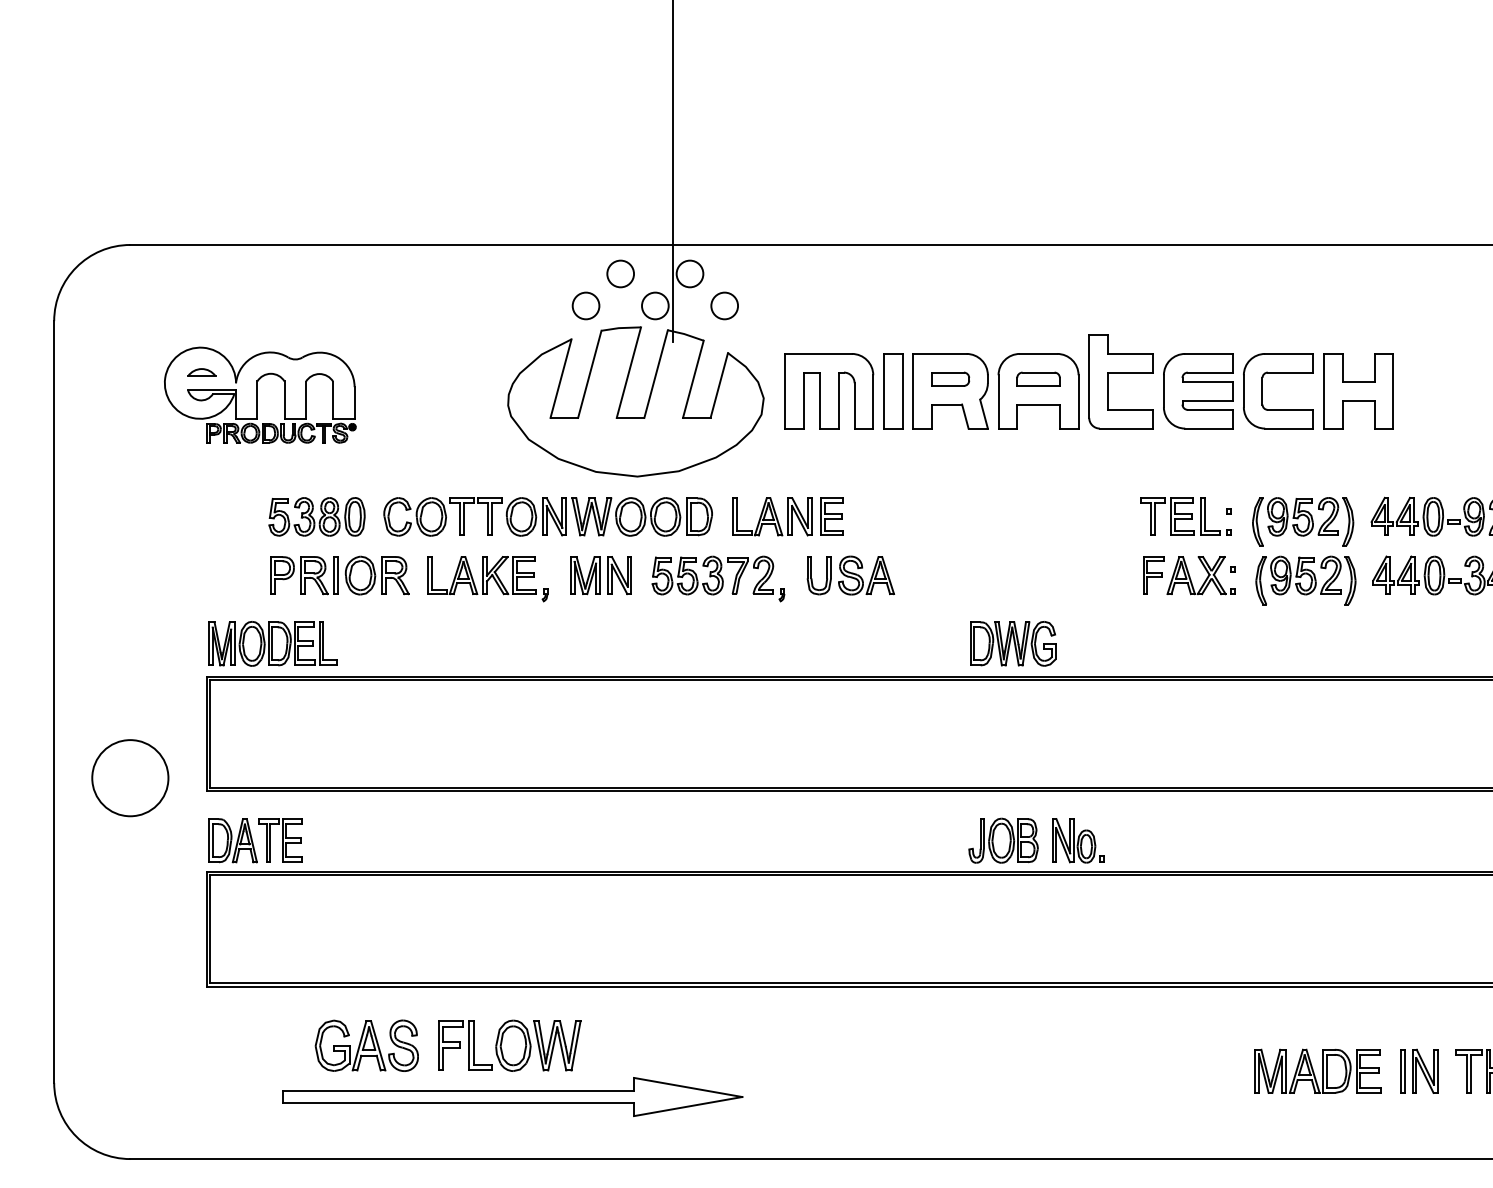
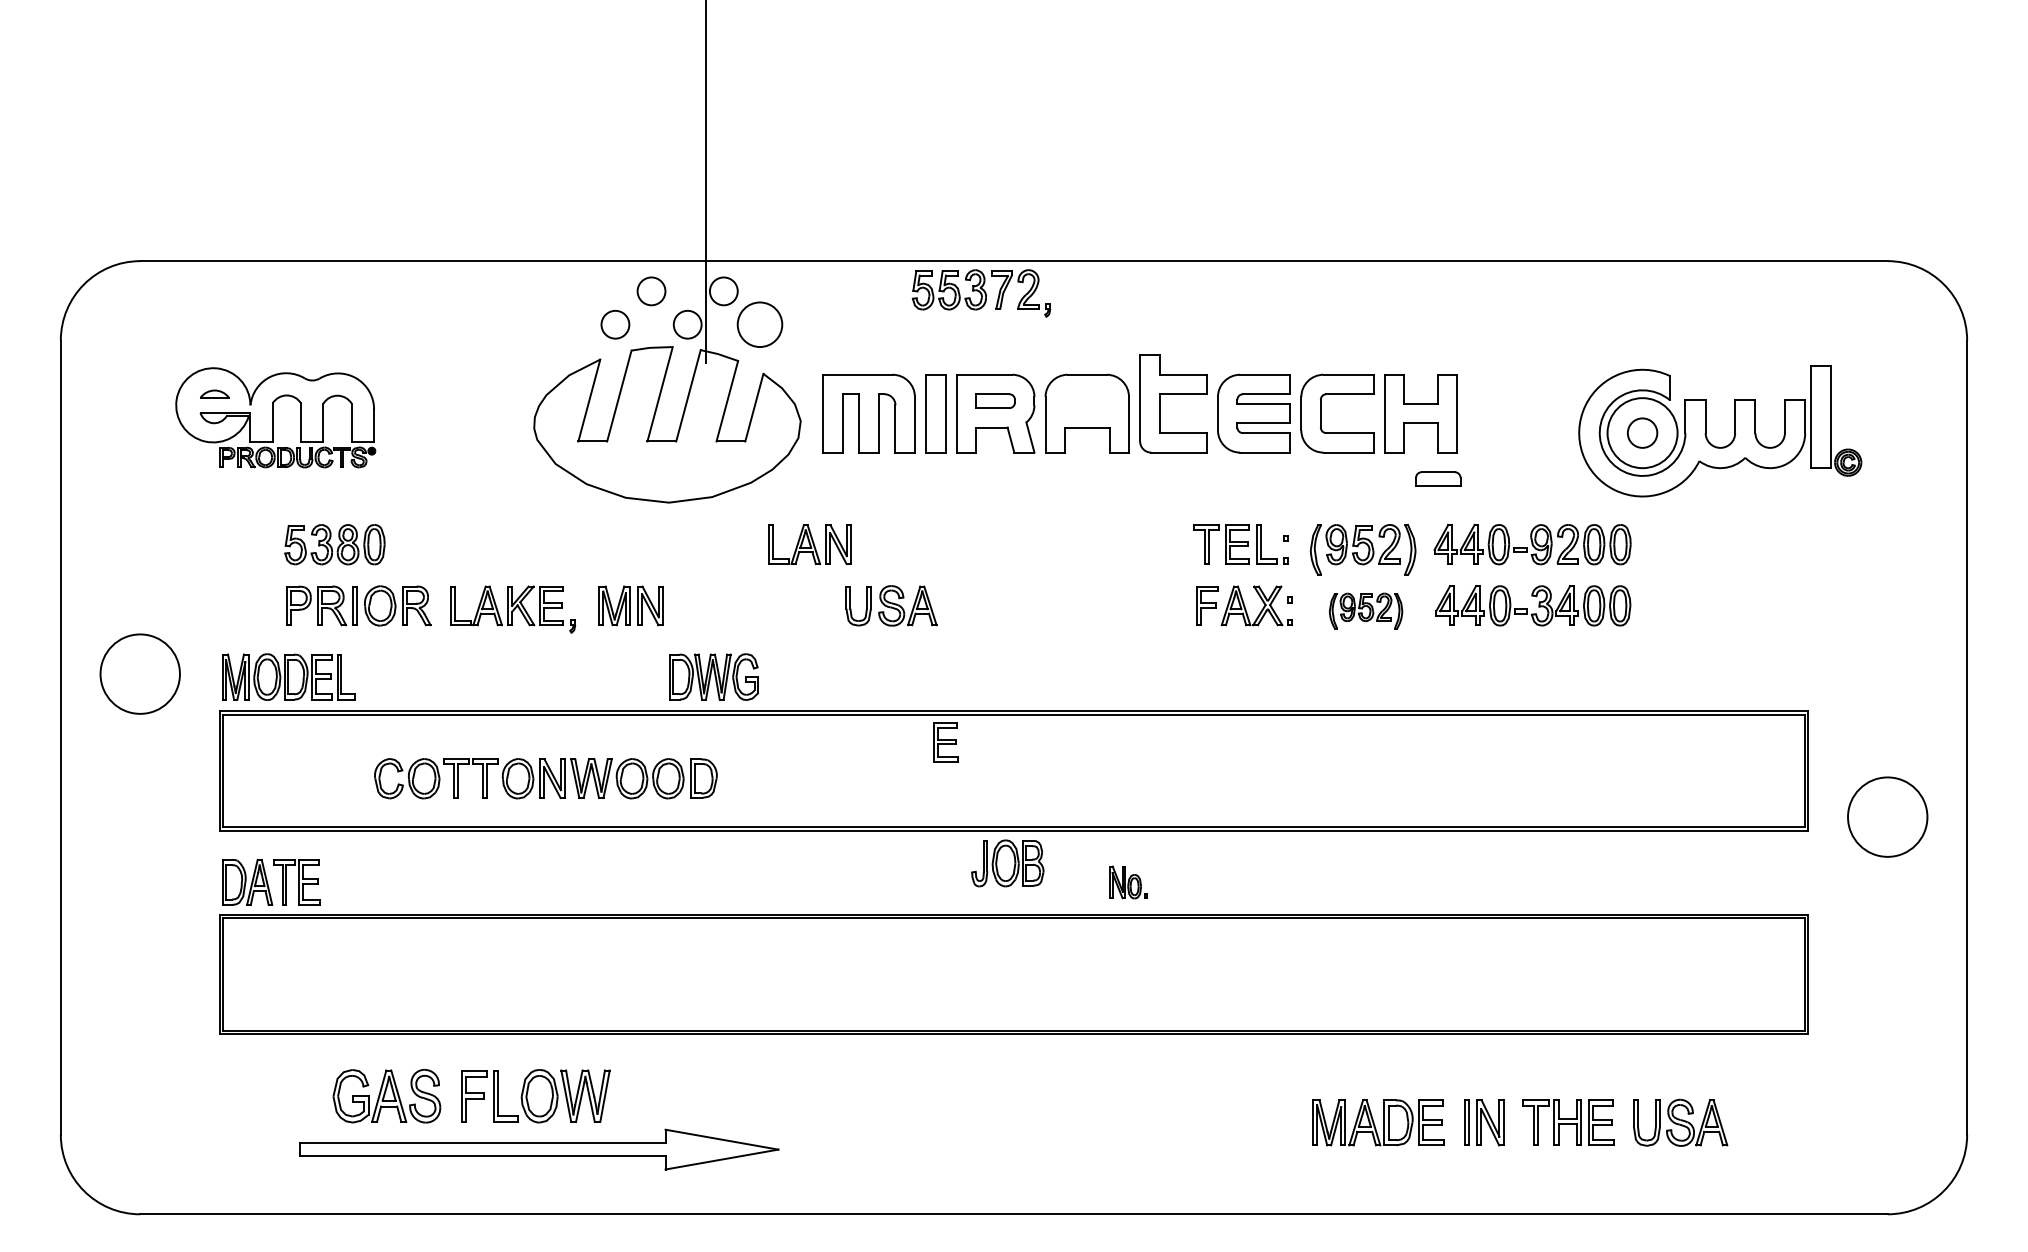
circle: (724, 305) -> (759, 324), size x1.6
part: (1038, 378) -> (1438, 478), moved
part: (547, 516) -> (545, 778), moved
part: (831, 516) -> (945, 742), moved
part: (718, 579) -> (981, 293), moved
part: (1305, 580) -> (1365, 610), size x0.7
part: (1012, 643) -> (713, 676), moved
circle: (129, 777) -> (139, 673), moved
part: (1003, 840) -> (1007, 863), moved
part: (1078, 840) -> (1128, 882), size x0.7

